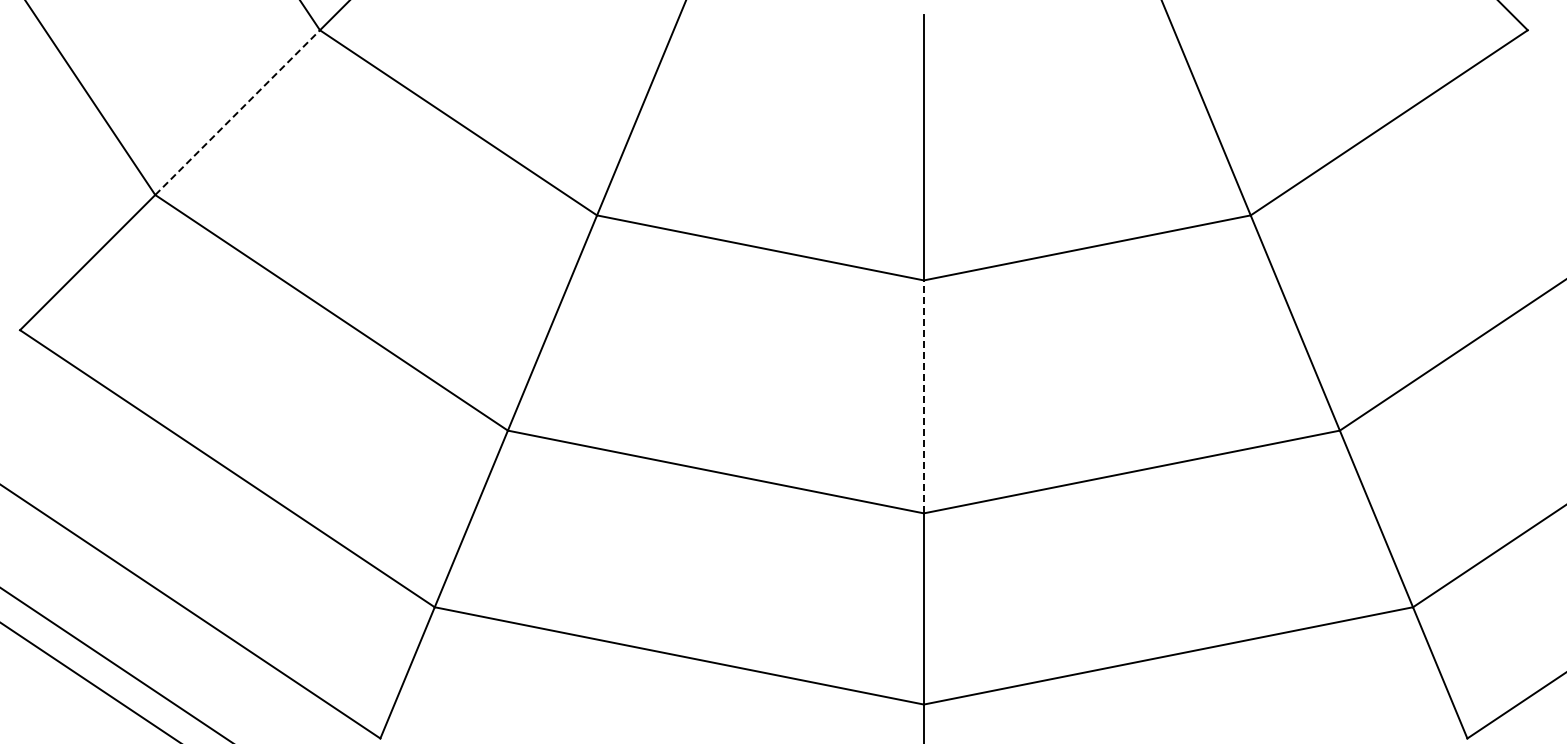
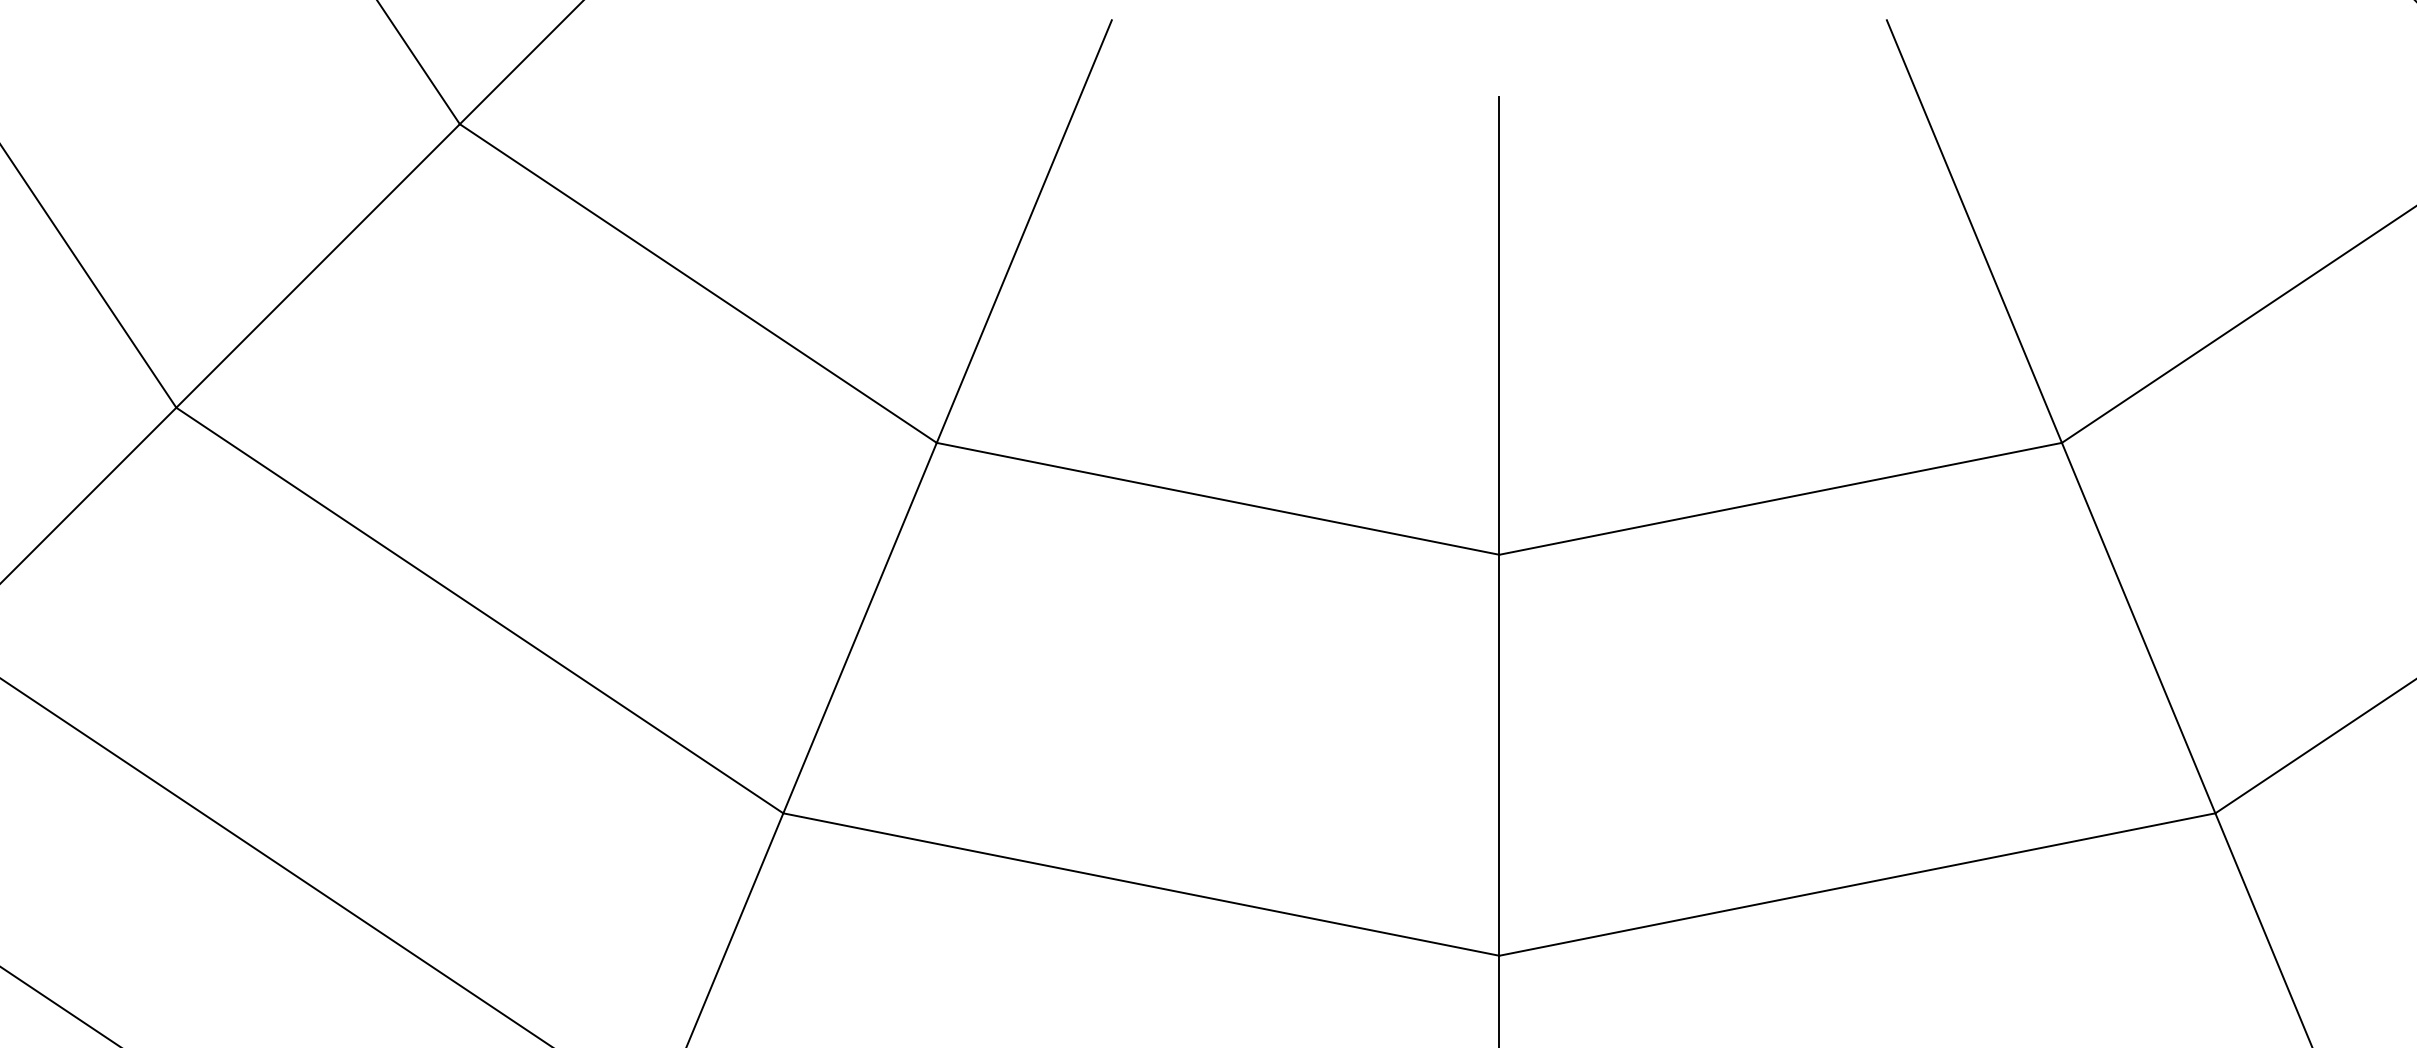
line: (237, 112) -> (317, 265), dashed -> solid
line: (923, 396) -> (1498, 754), dashed -> solid

